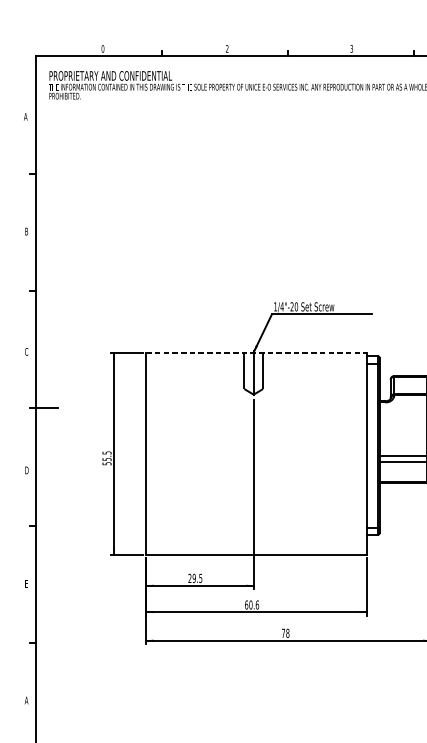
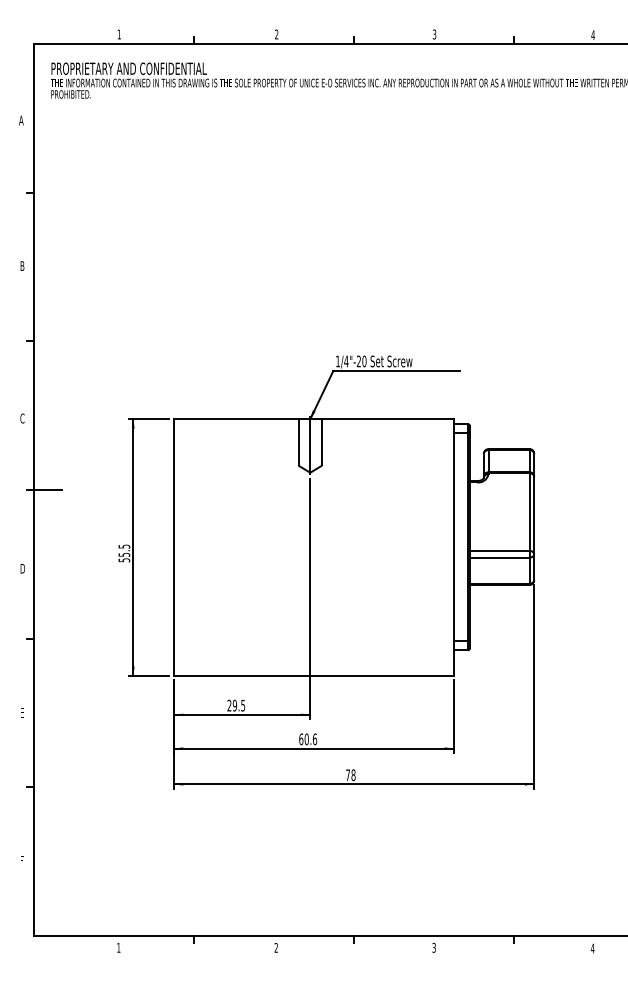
text: (103, 48) -> (119, 34), 0 -> 1
line: (256, 352) -> (313, 419), dashed -> solid
text: (26, 700) -> (22, 860), A -> F

